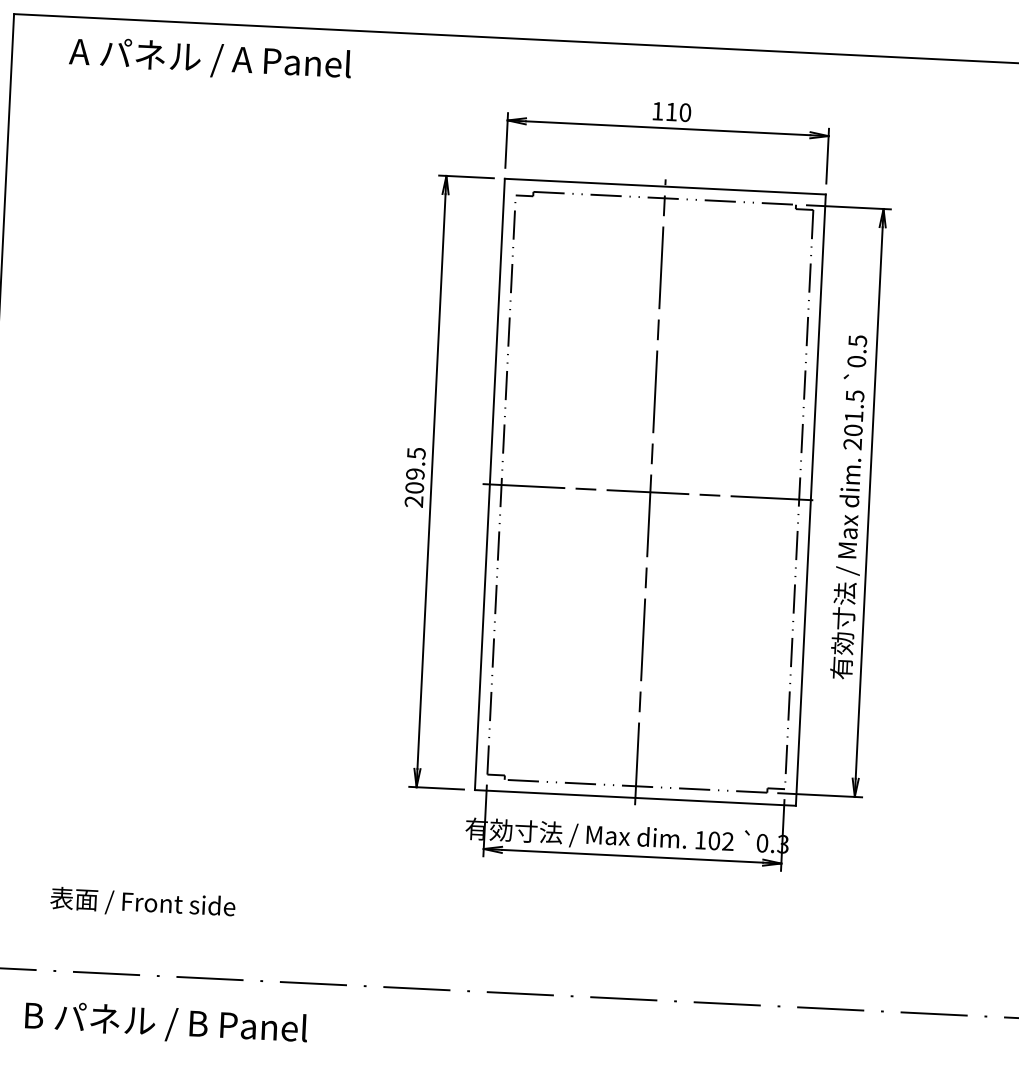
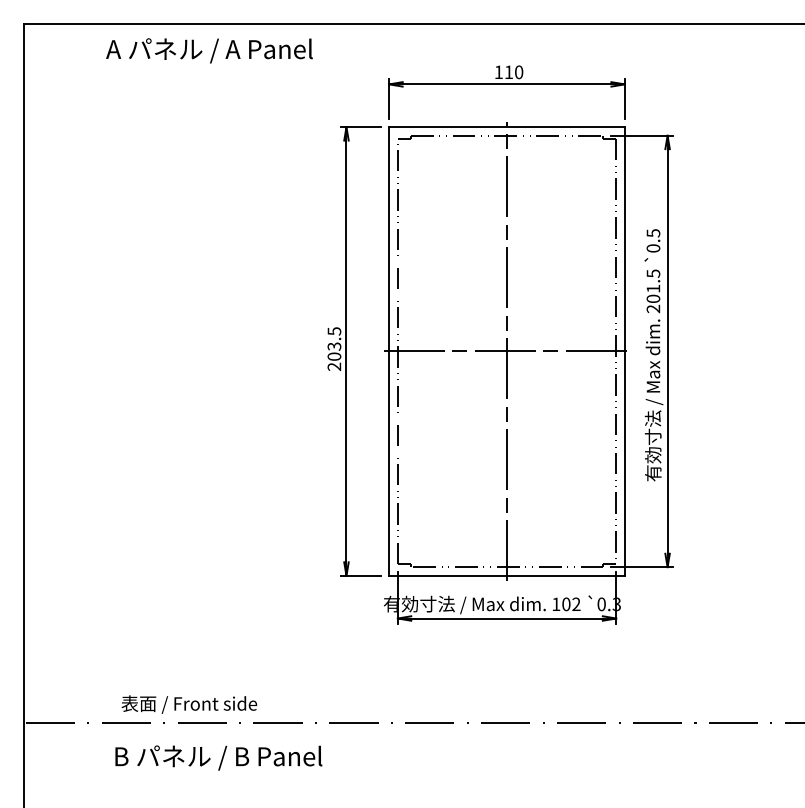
text: (210, 59) -> (209, 50), moved
text: (415, 474) -> (334, 346), 209.5 -> 203.5
text: (143, 903) -> (189, 704), moved
text: (165, 1023) -> (218, 757), moved

